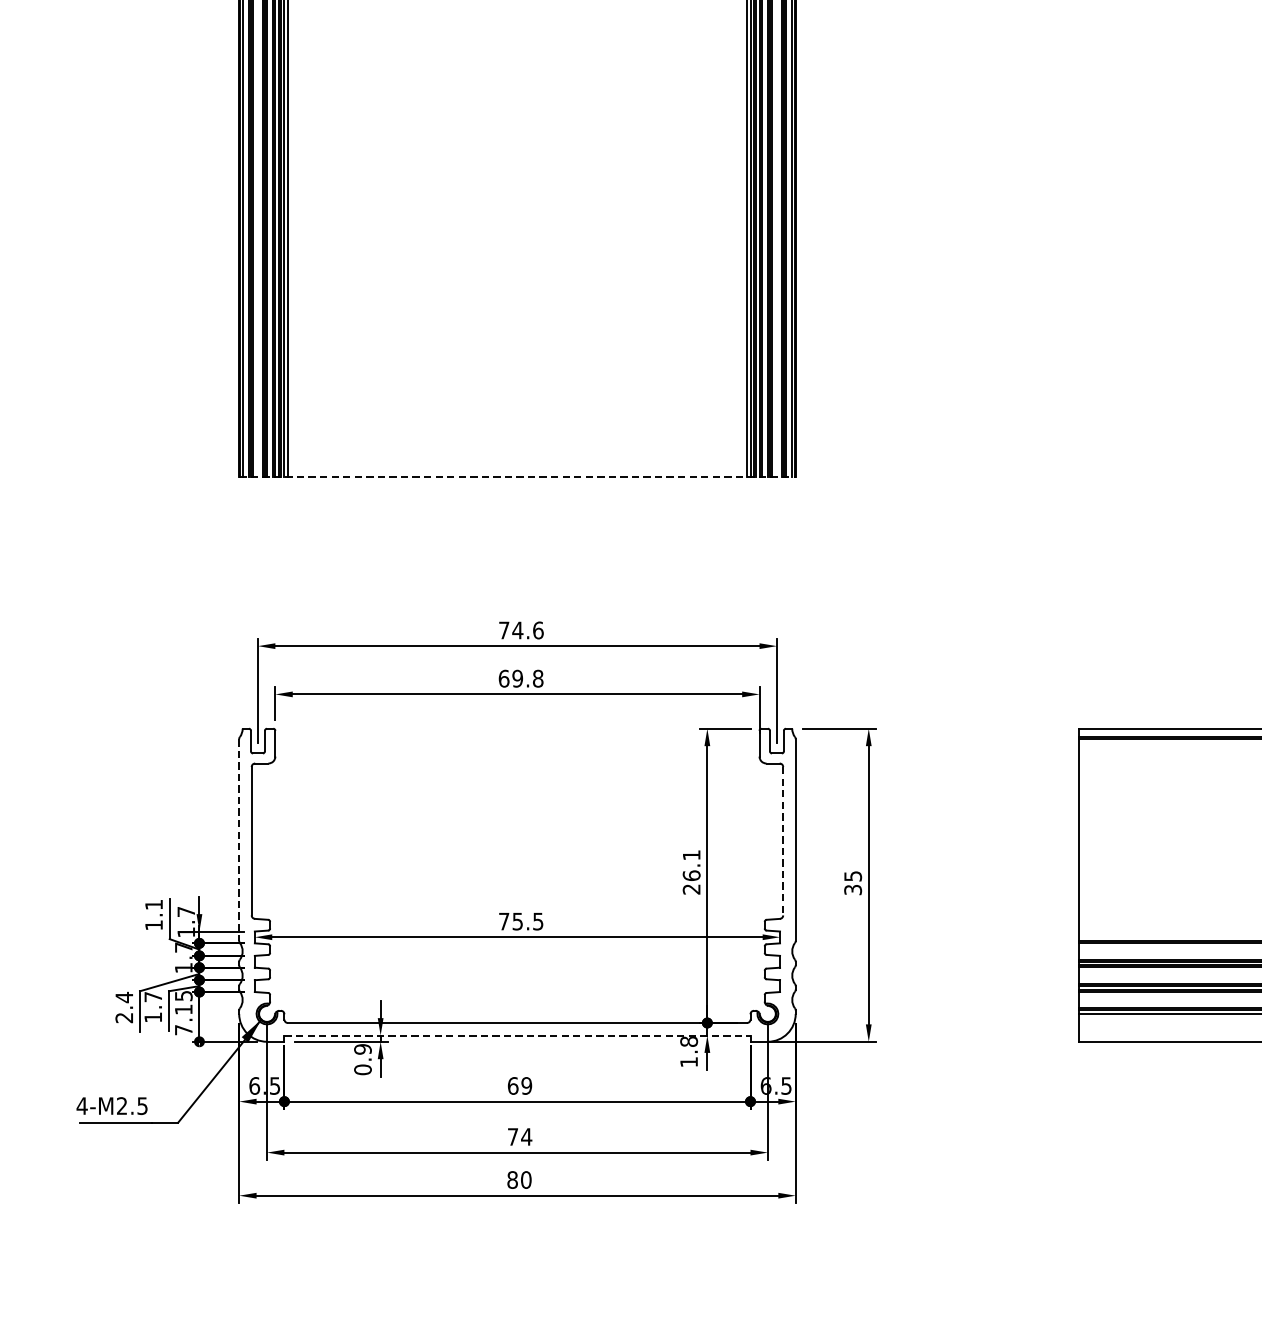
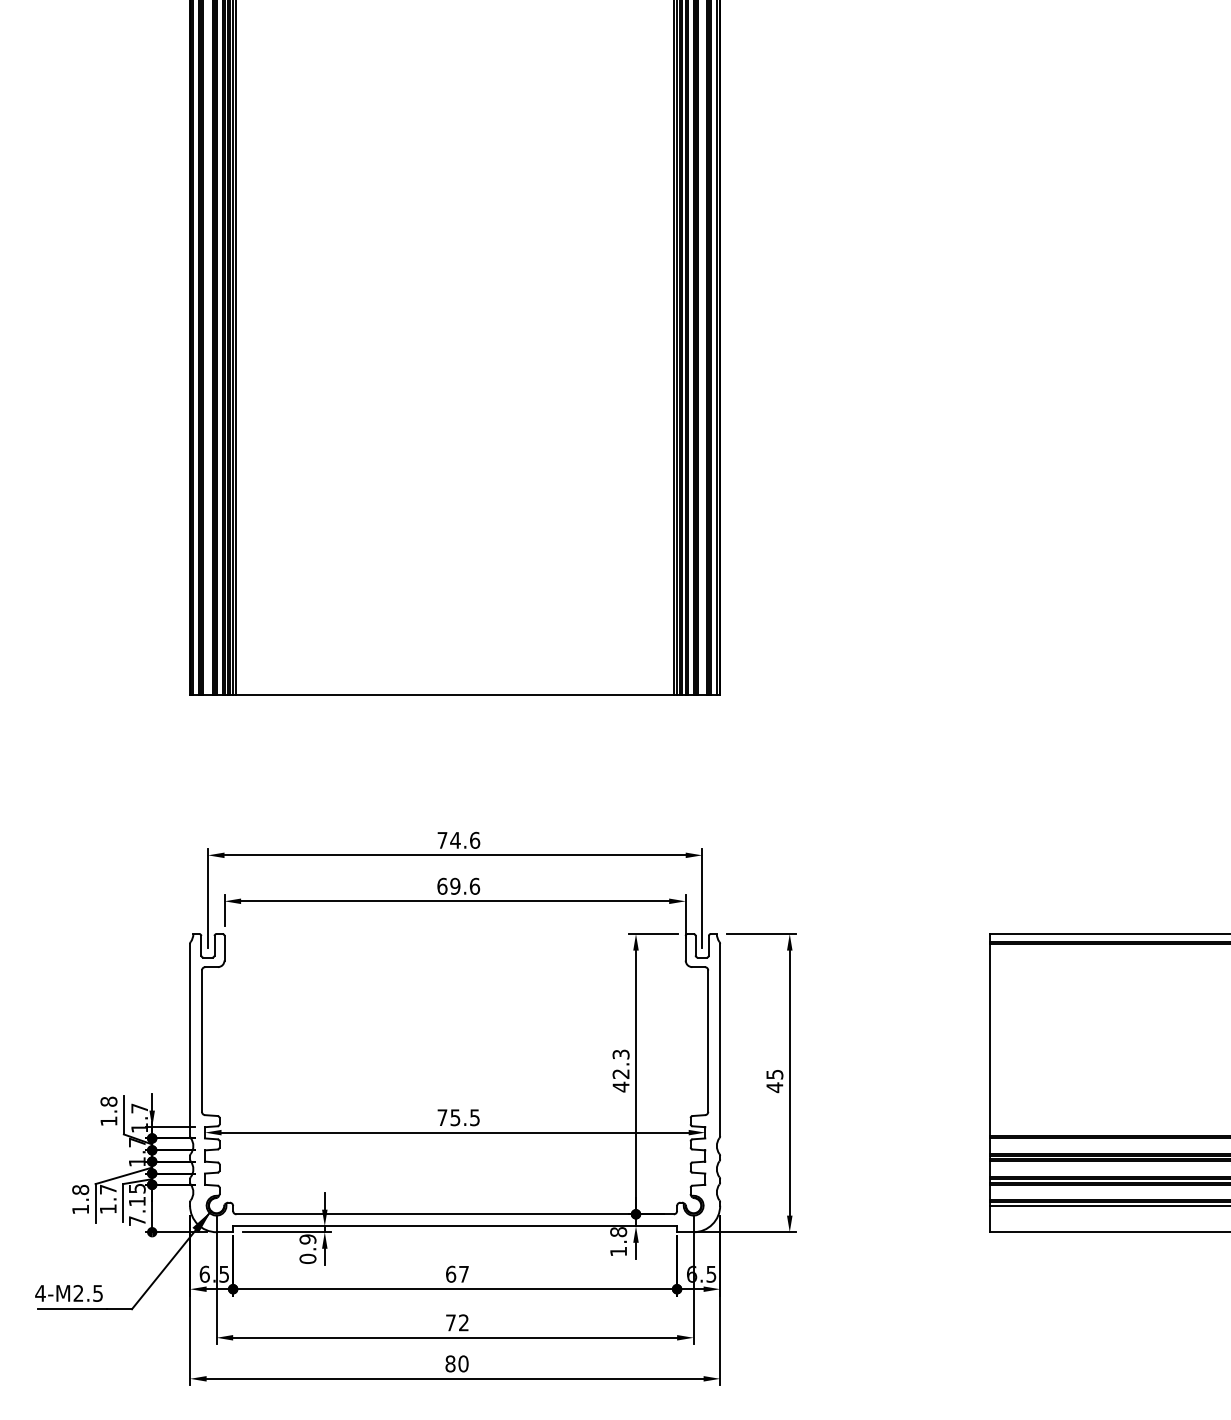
line: (517, 477) -> (455, 694), dashed -> solid
text: (537, 677) -> (474, 885), 69.8 -> 69.6
line: (239, 840) -> (190, 1040), dashed -> solid
line: (783, 841) -> (708, 1041), dashed -> solid
text: (691, 872) -> (620, 1070), 26.1 -> 42.3
text: (852, 889) -> (774, 1087), 35 -> 45
text: (153, 904) -> (108, 1101), 1.1 -> 1.8
text: (124, 1007) -> (80, 1199), 2.4 -> 1.8
line: (517, 1035) -> (455, 1226), dashed -> solid
text: (526, 1085) -> (463, 1273), 69 -> 67
text: (526, 1136) -> (463, 1322), 74 -> 72

